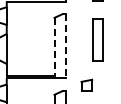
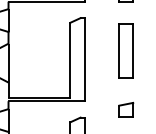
line: (54, 46) -> (70, 59), dashed -> solid
line: (66, 46) -> (85, 59), dashed -> solid
part: (86, 84) -> (125, 109), moved

